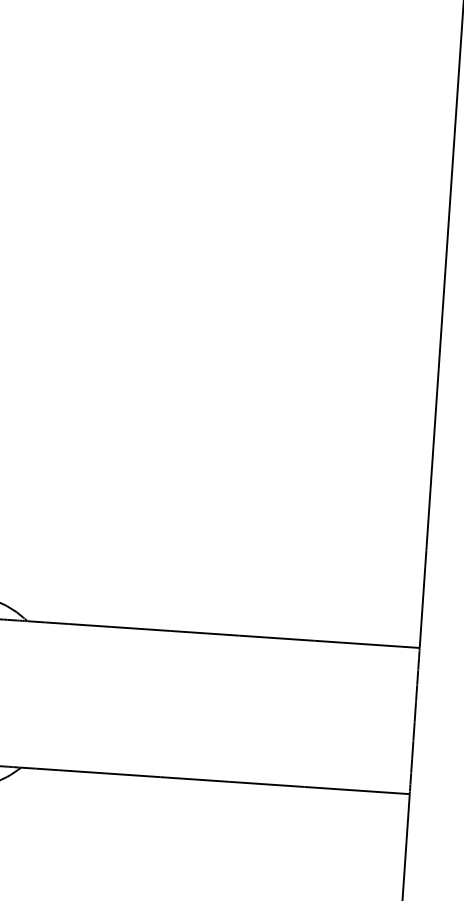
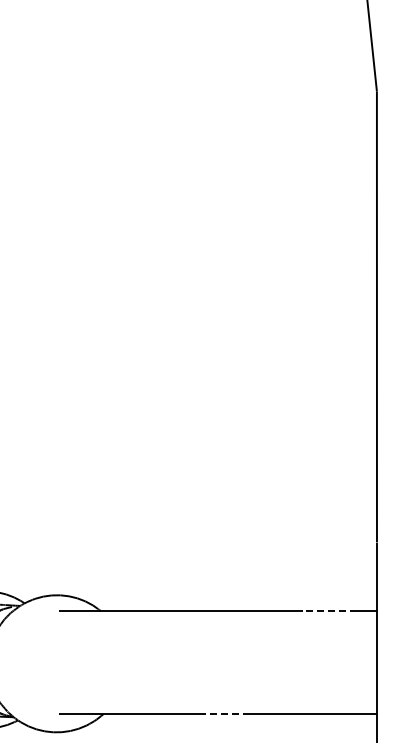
line: (352, 643) -> (329, 611), solid -> dashed
line: (194, 780) -> (225, 714), solid -> dashed

